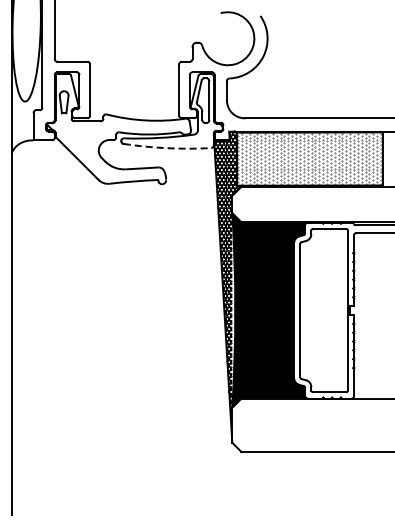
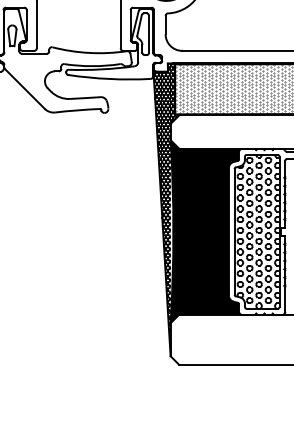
arc: (167, 148) -> (109, 79), dashed -> solid
hatch: (325, 310) -> (258, 231), added

